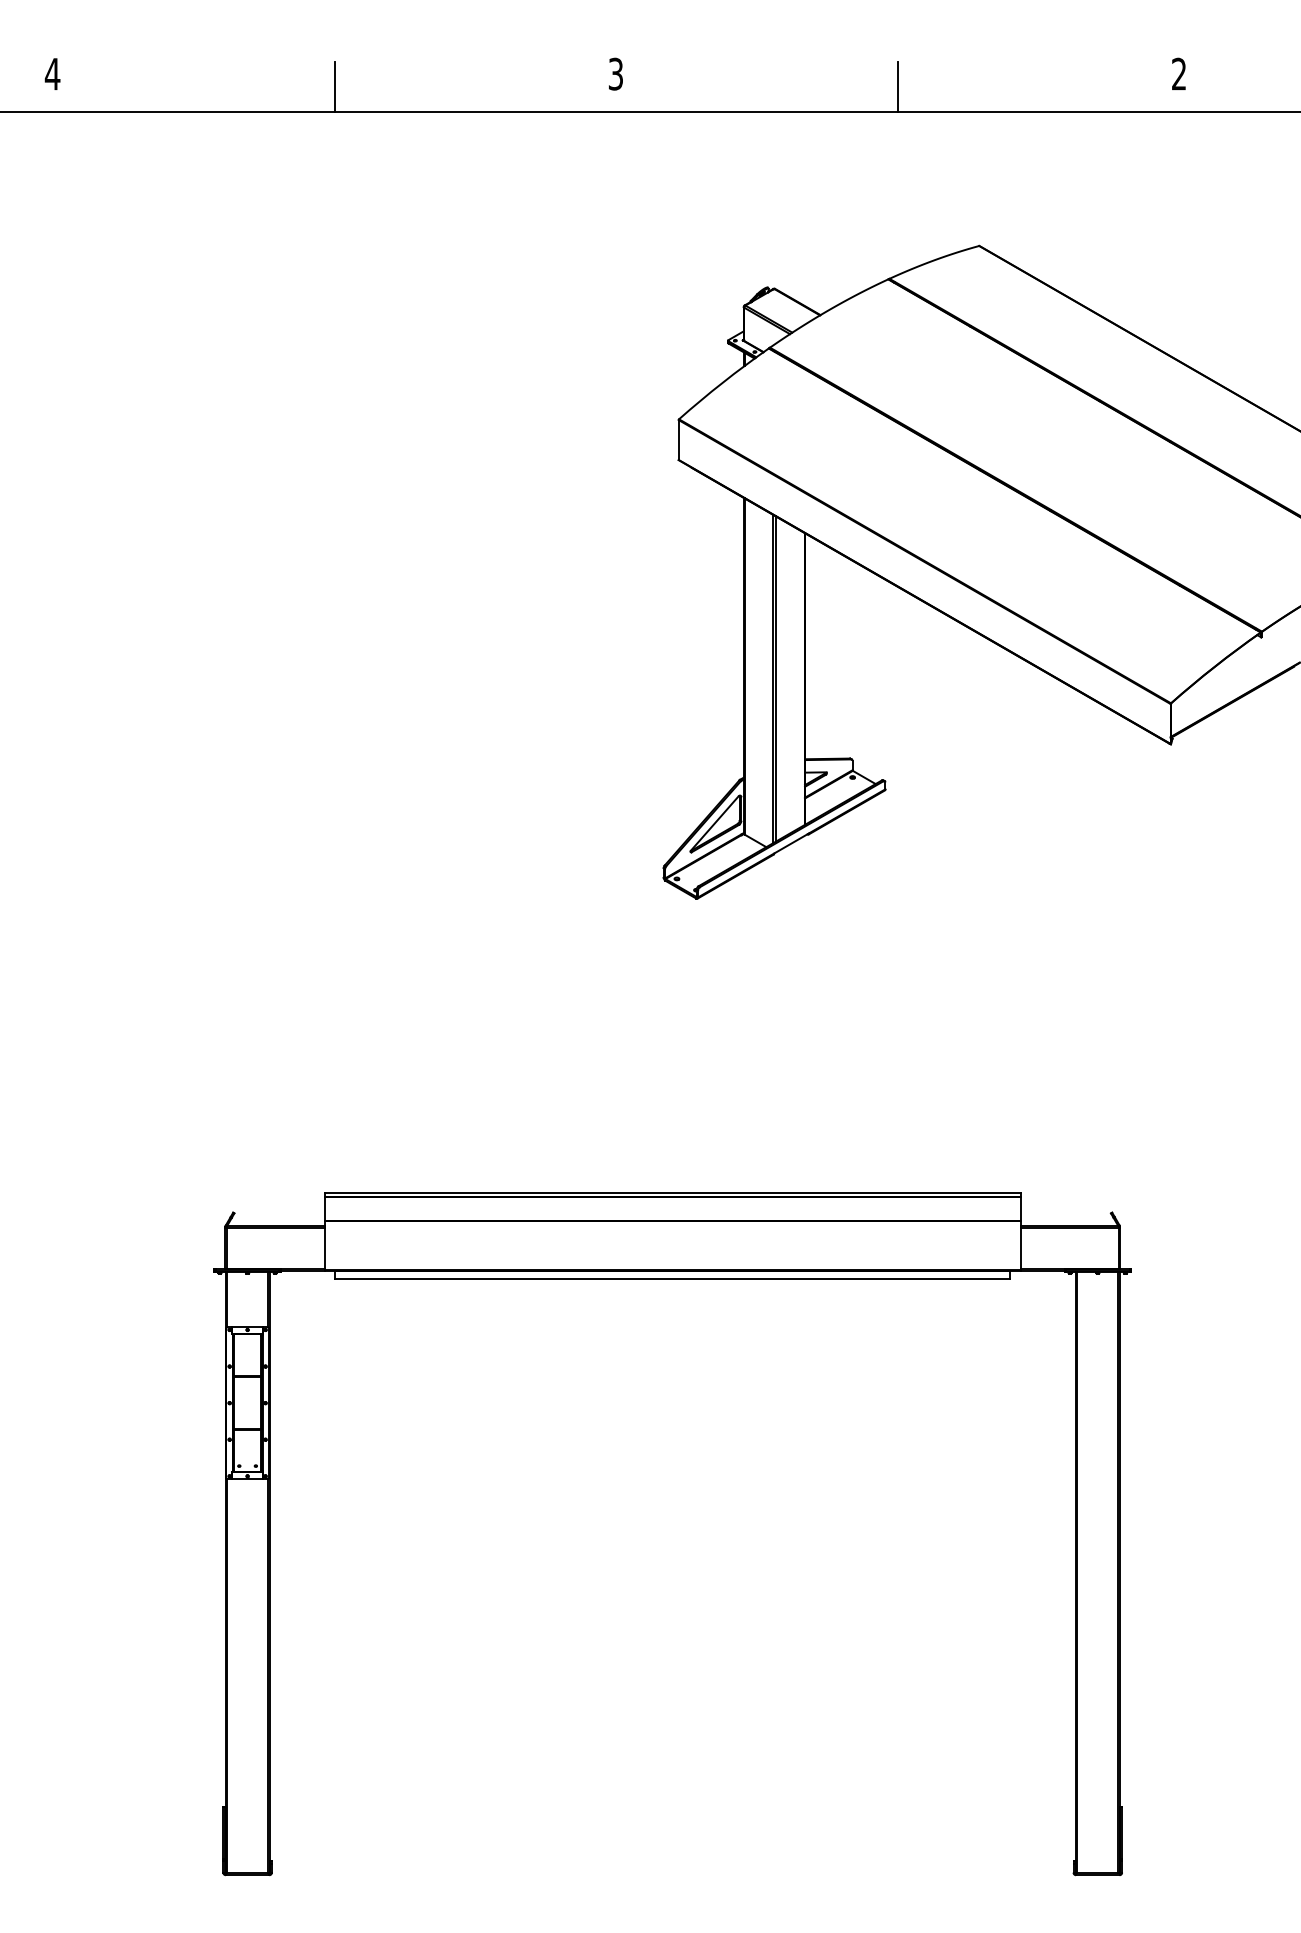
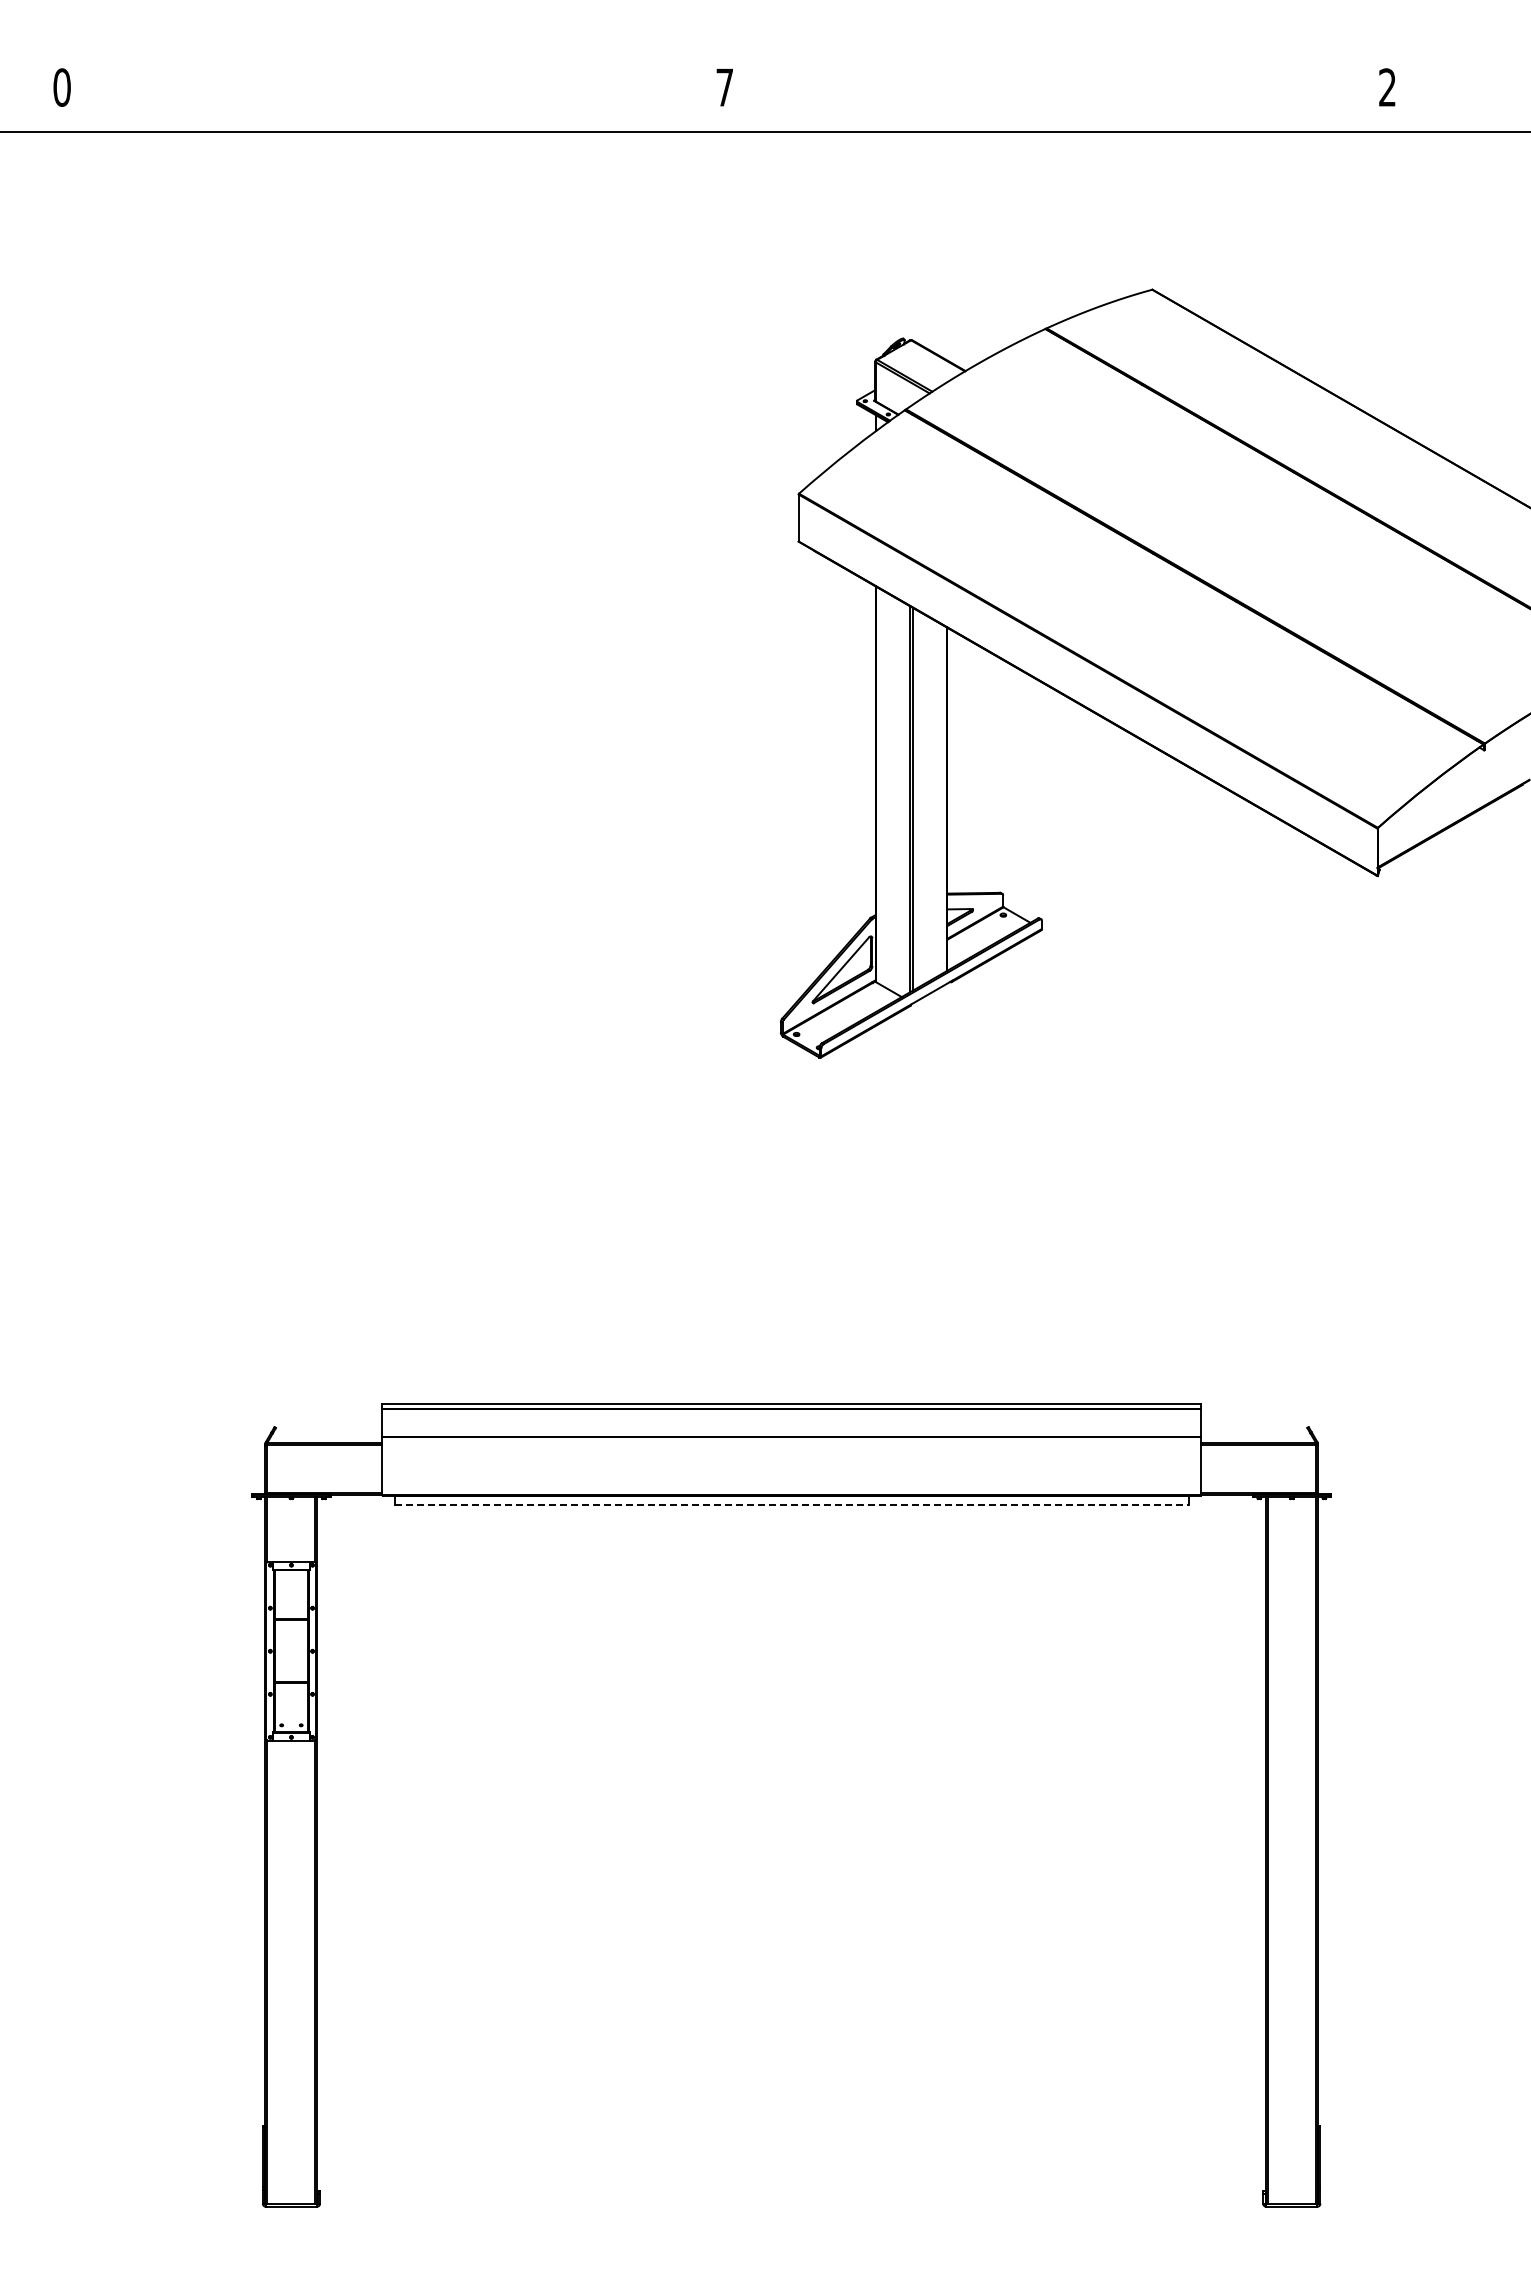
text: (52, 74) -> (61, 87), 4 -> 0
text: (615, 74) -> (724, 87), 3 -> 7
line: (334, 86) -> (393, 102), removed
line: (897, 86) -> (1056, 102), removed
line: (673, 1279) -> (792, 1505), solid -> dashed

